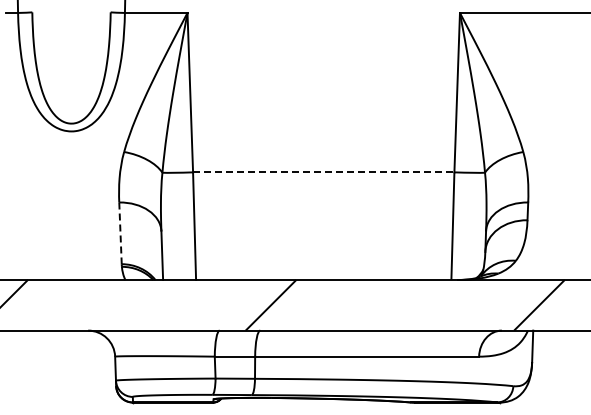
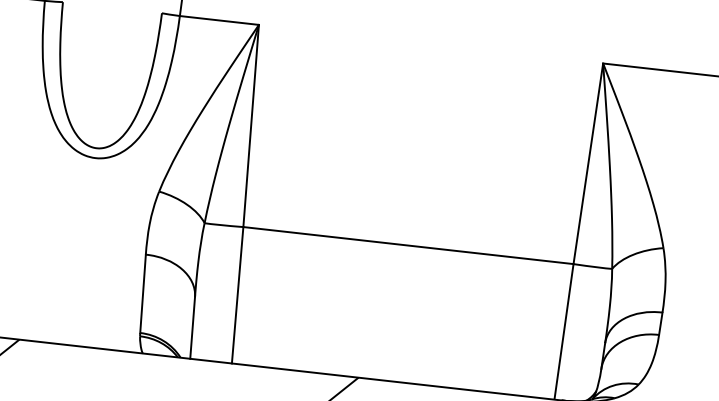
line: (323, 172) -> (408, 245), dashed -> solid
line: (120, 233) -> (143, 294), dashed -> solid

